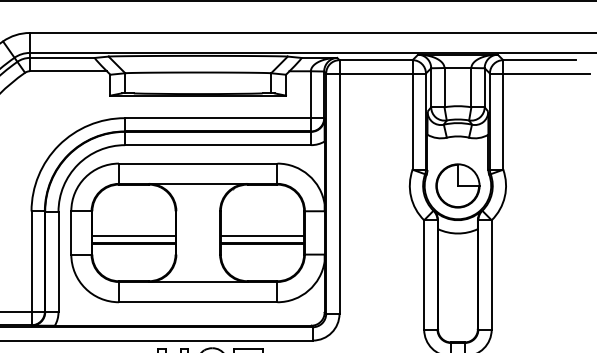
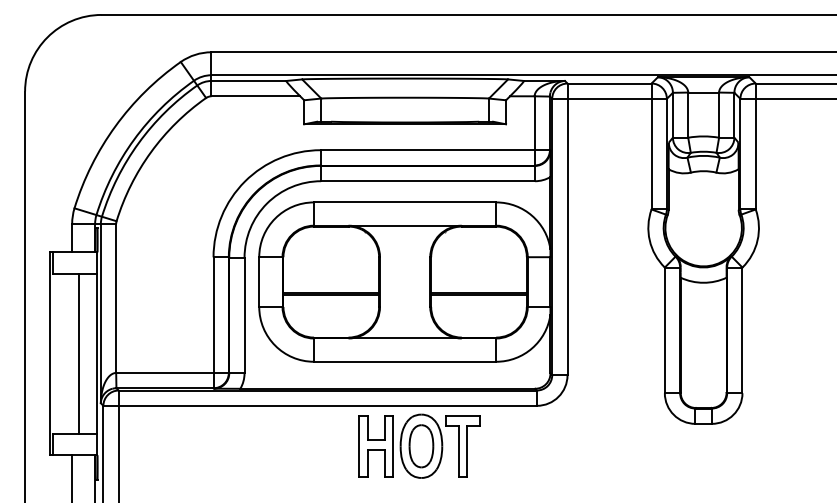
part: (457, 185) -> (703, 227), removed
line: (134, 235) -> (331, 285), removed
line: (262, 235) -> (478, 285), removed

